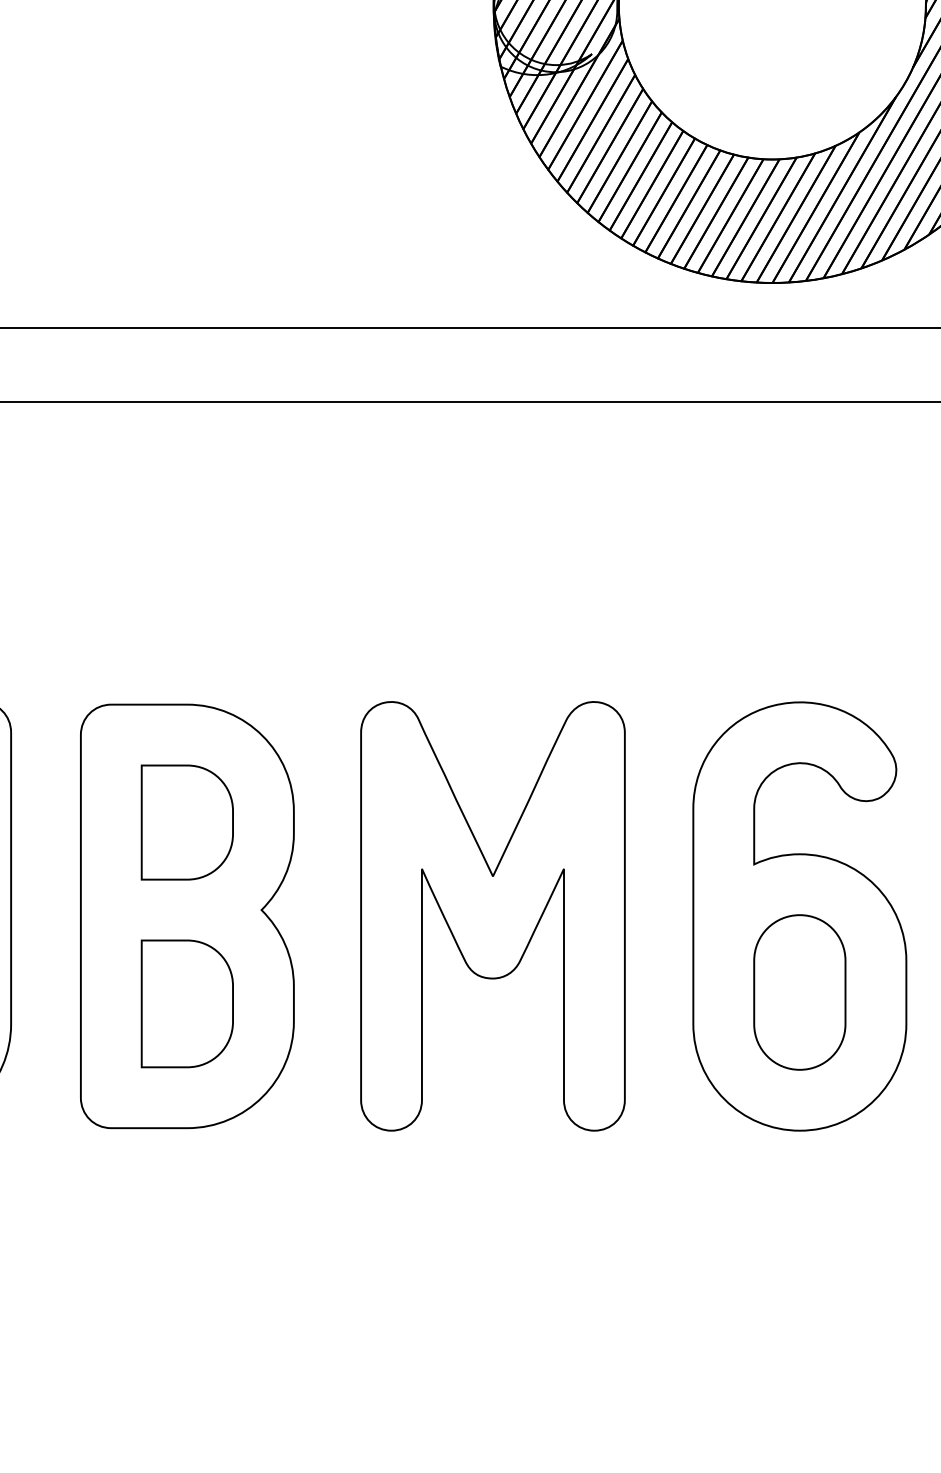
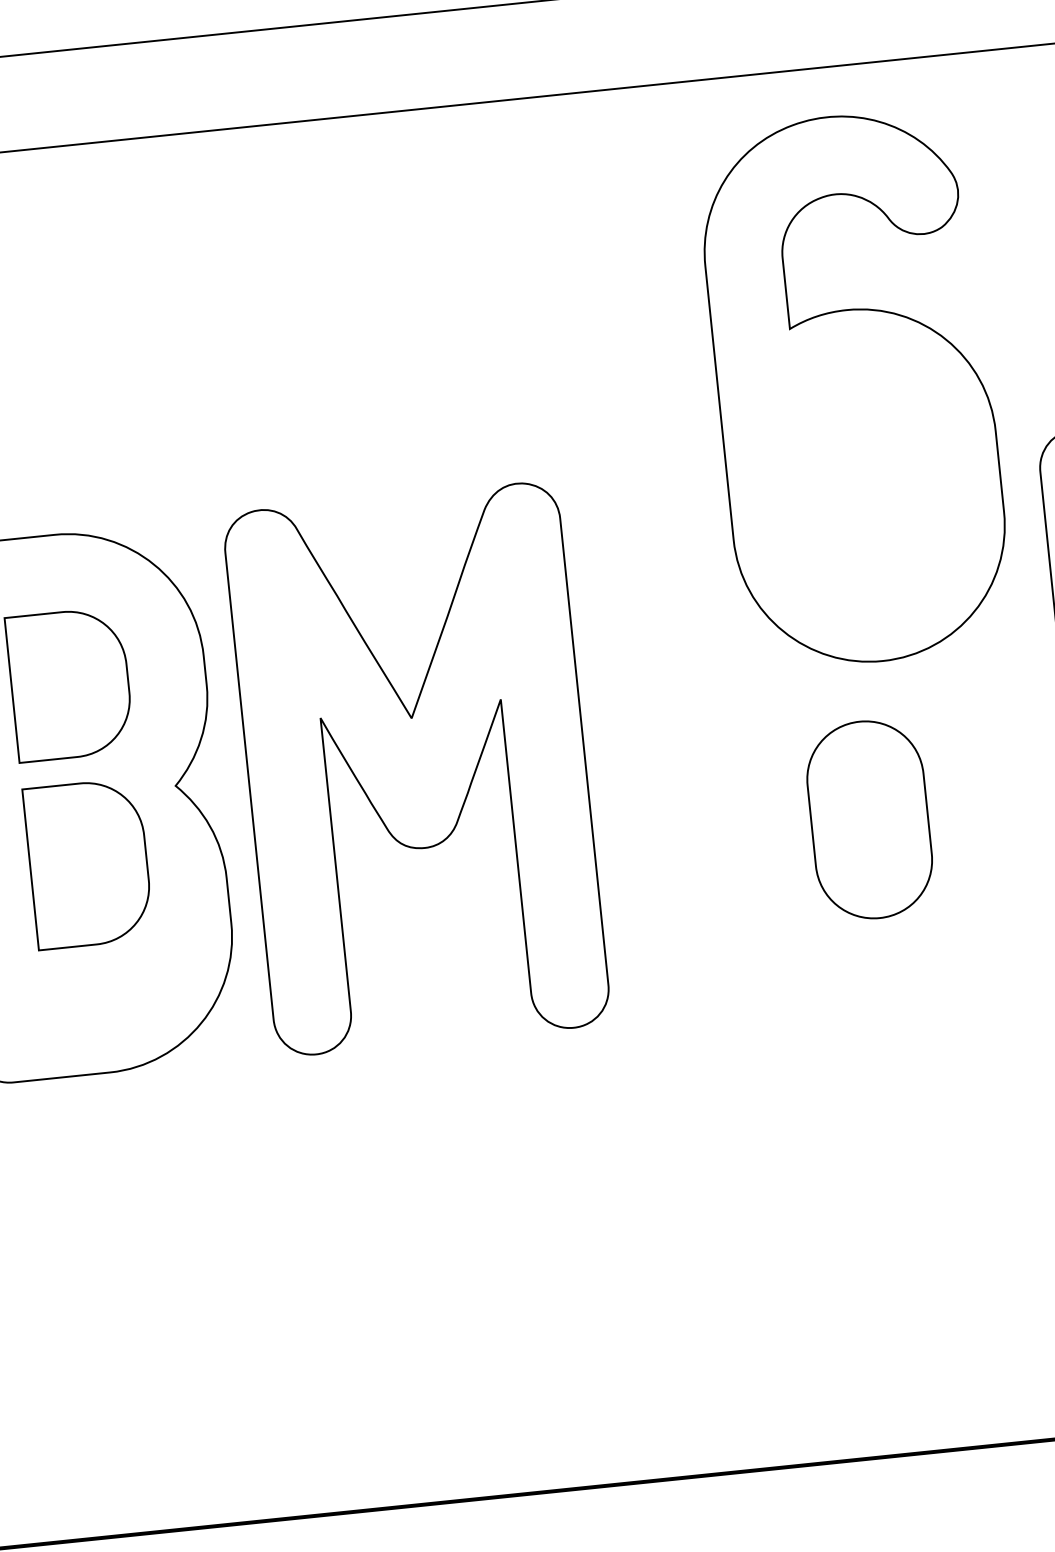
part: (492, 916) -> (416, 769), moved
part: (799, 916) -> (854, 389), moved
part: (186, 1003) -> (87, 863), moved

